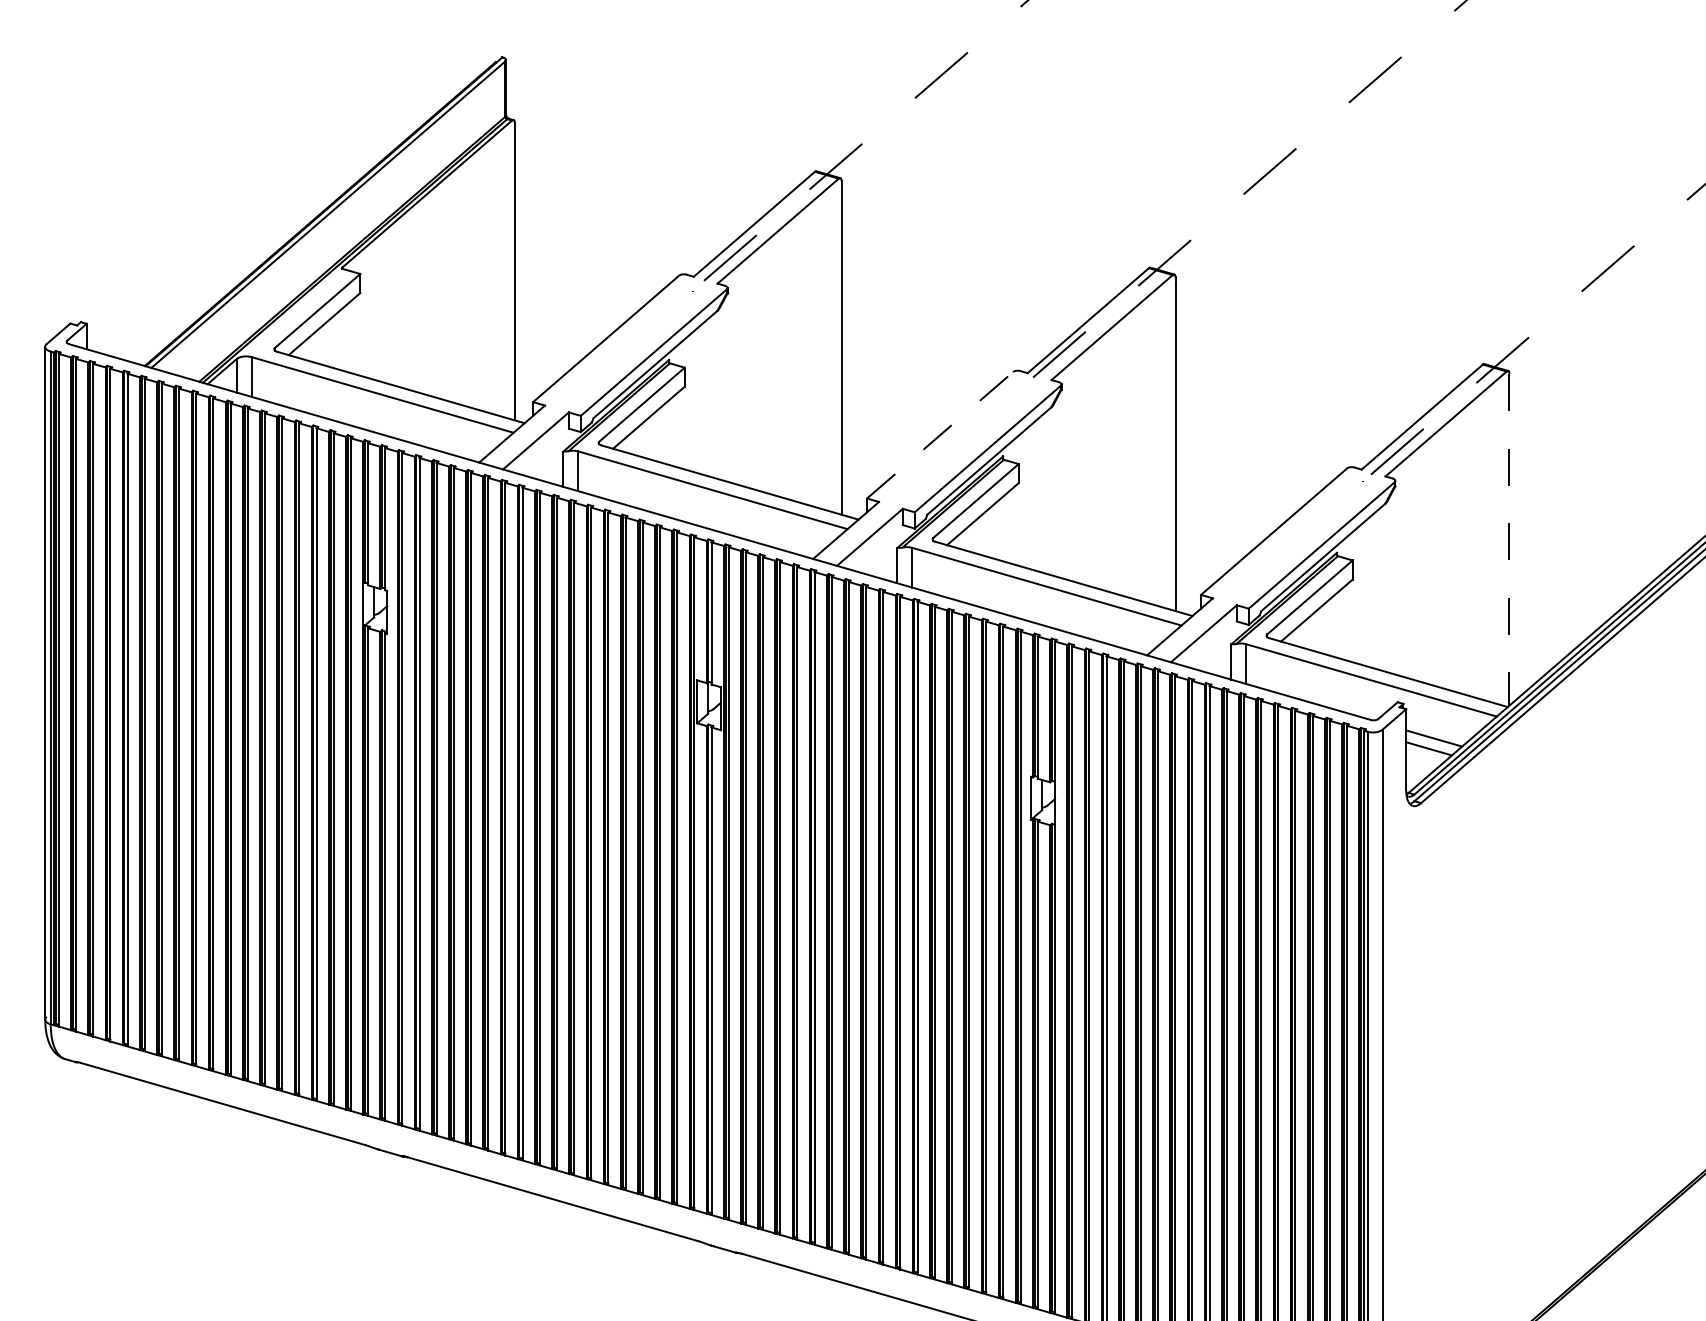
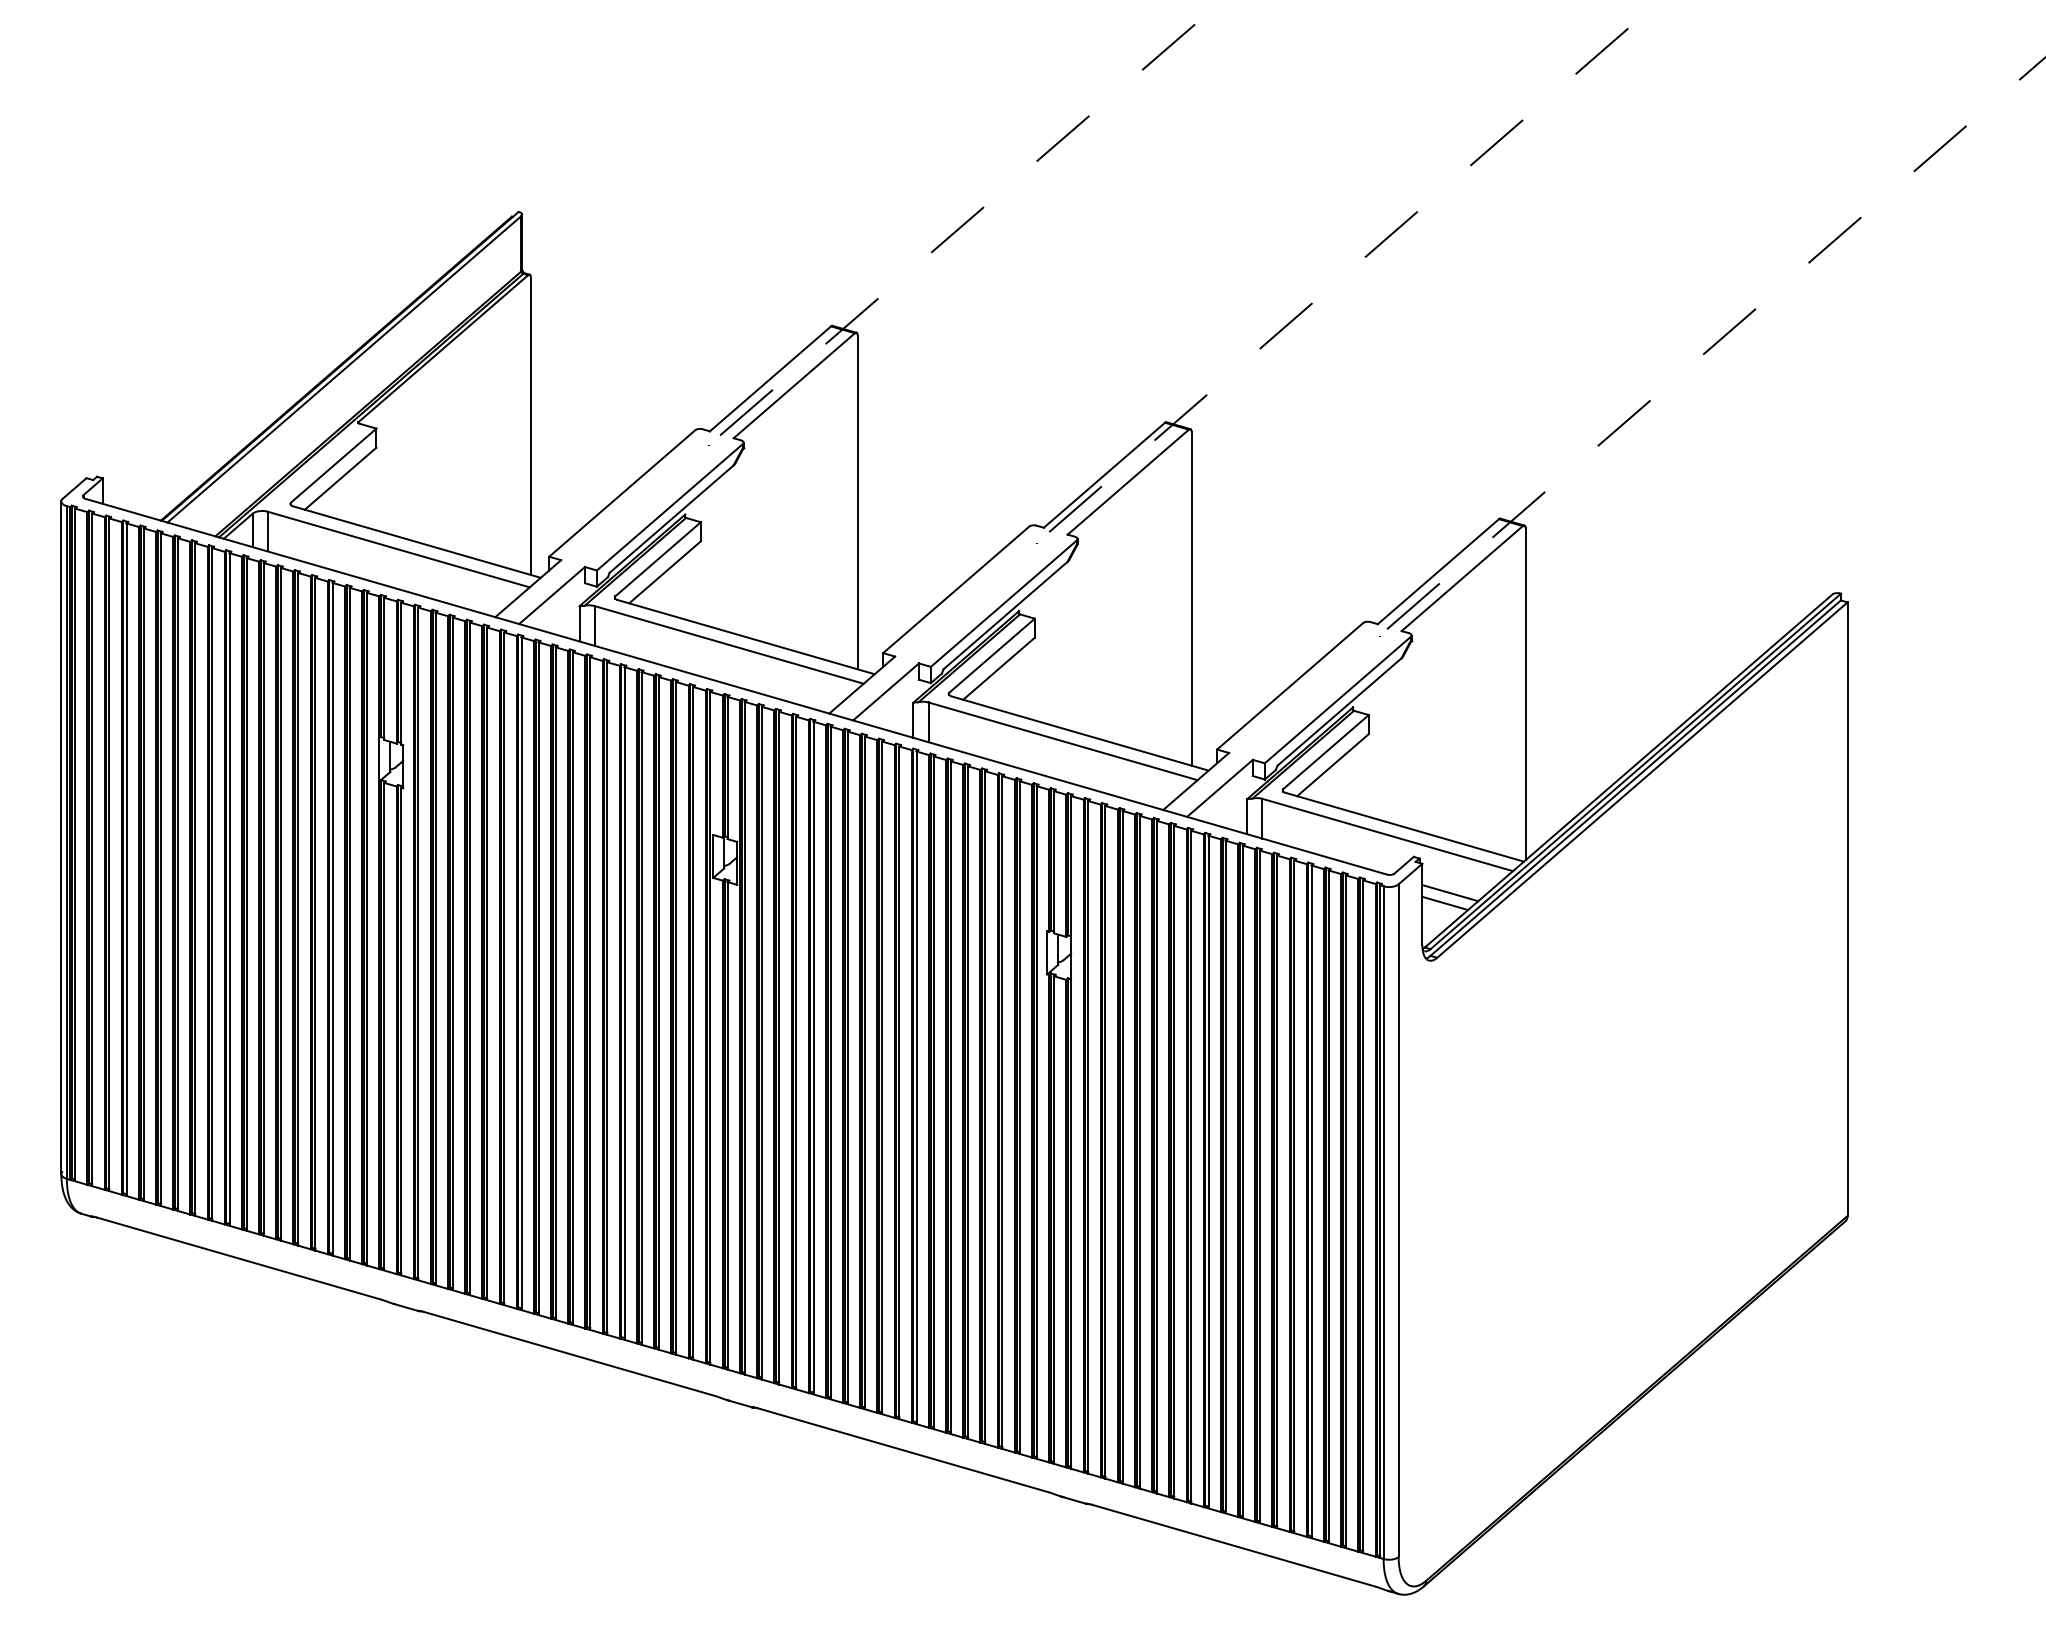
line: (940, 434) -> (956, 589), dashed -> solid
line: (1509, 539) -> (1525, 694), dashed -> solid

